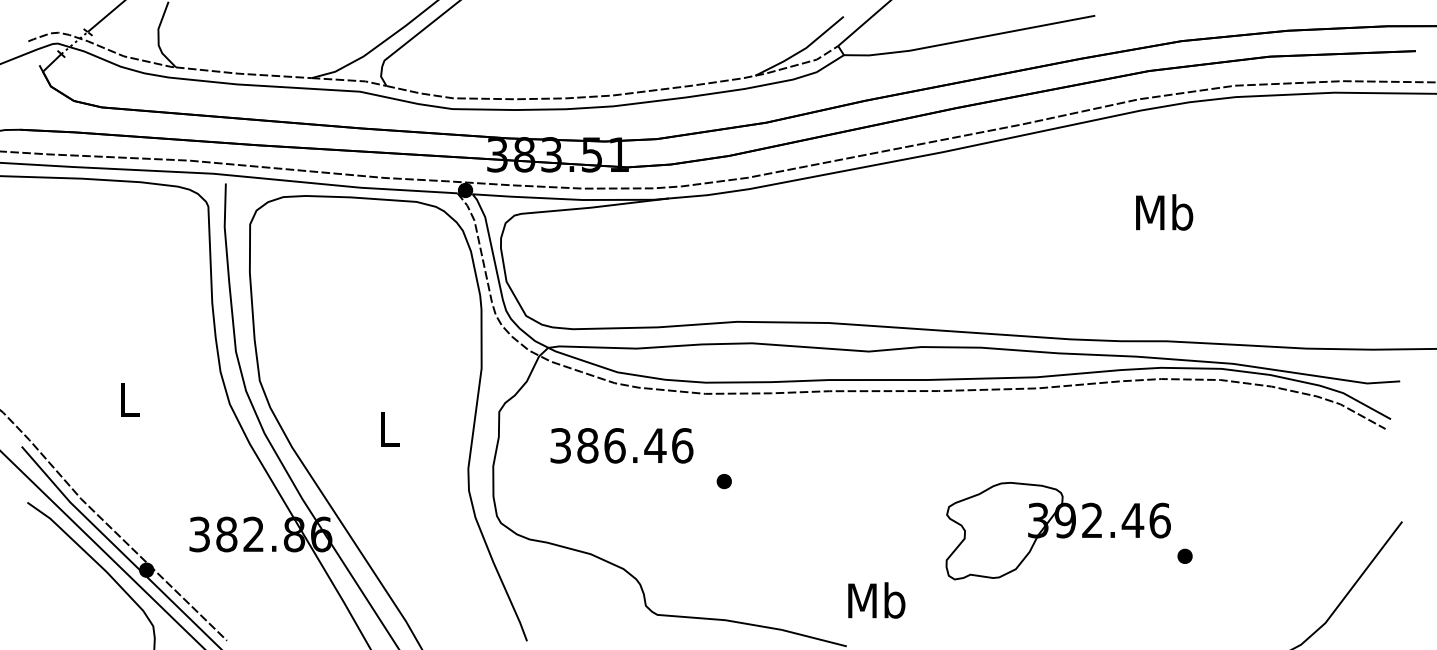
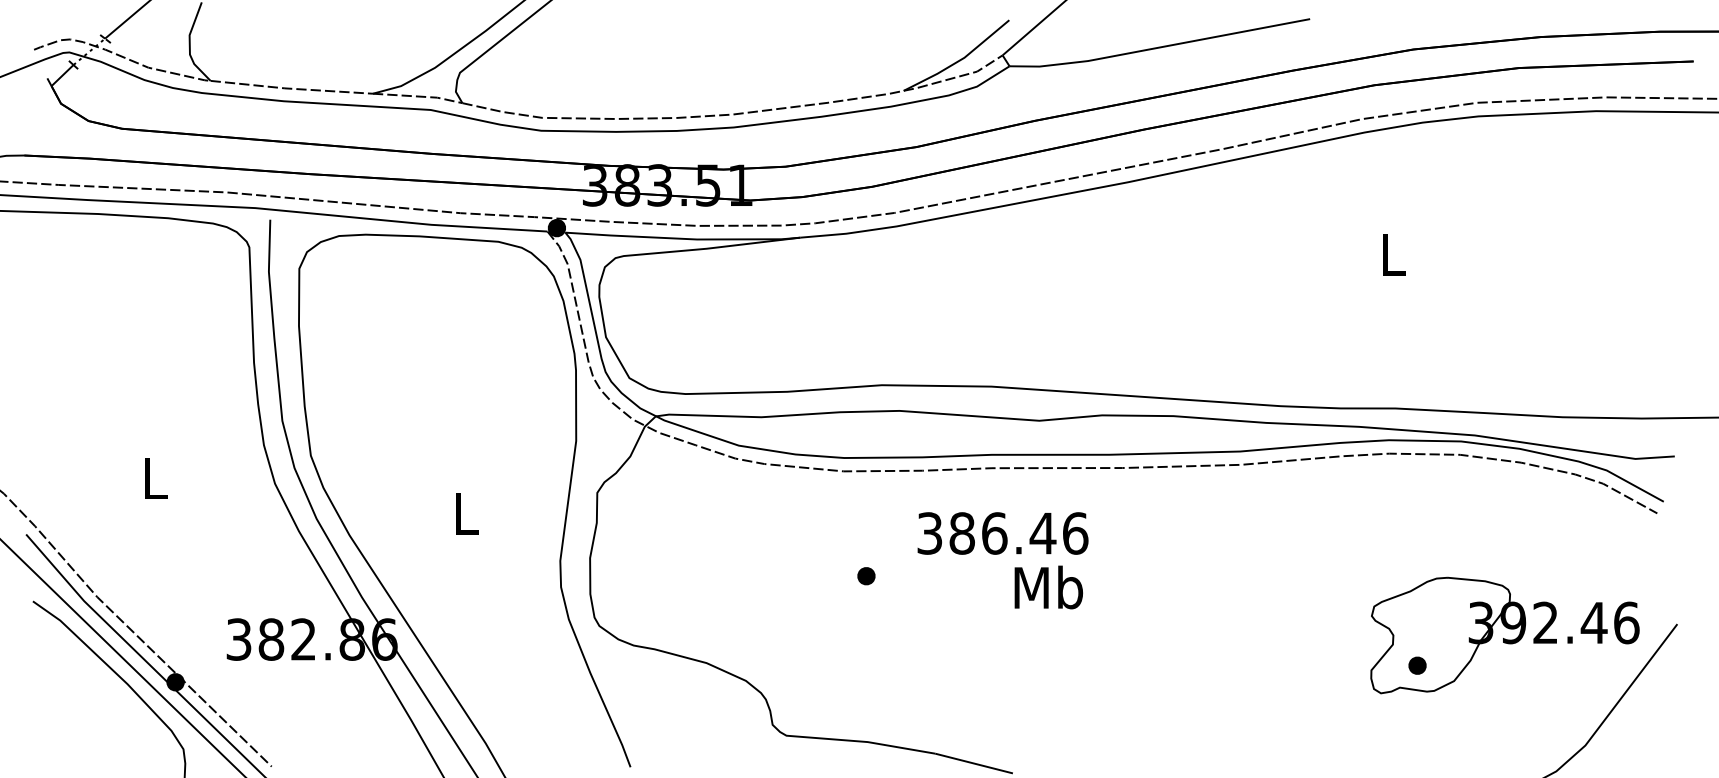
text: (1164, 212) -> (1393, 254), Mb -> L
text: (621, 445) -> (1002, 533), moved
part: (1057, 531) -> (1504, 635), moved
text: (876, 600) -> (1048, 587), moved

